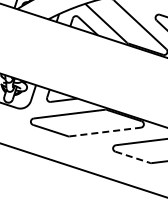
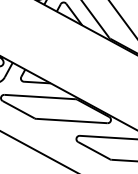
line: (105, 131) -> (72, 120), dashed -> solid
line: (133, 157) -> (94, 150), dashed -> solid

